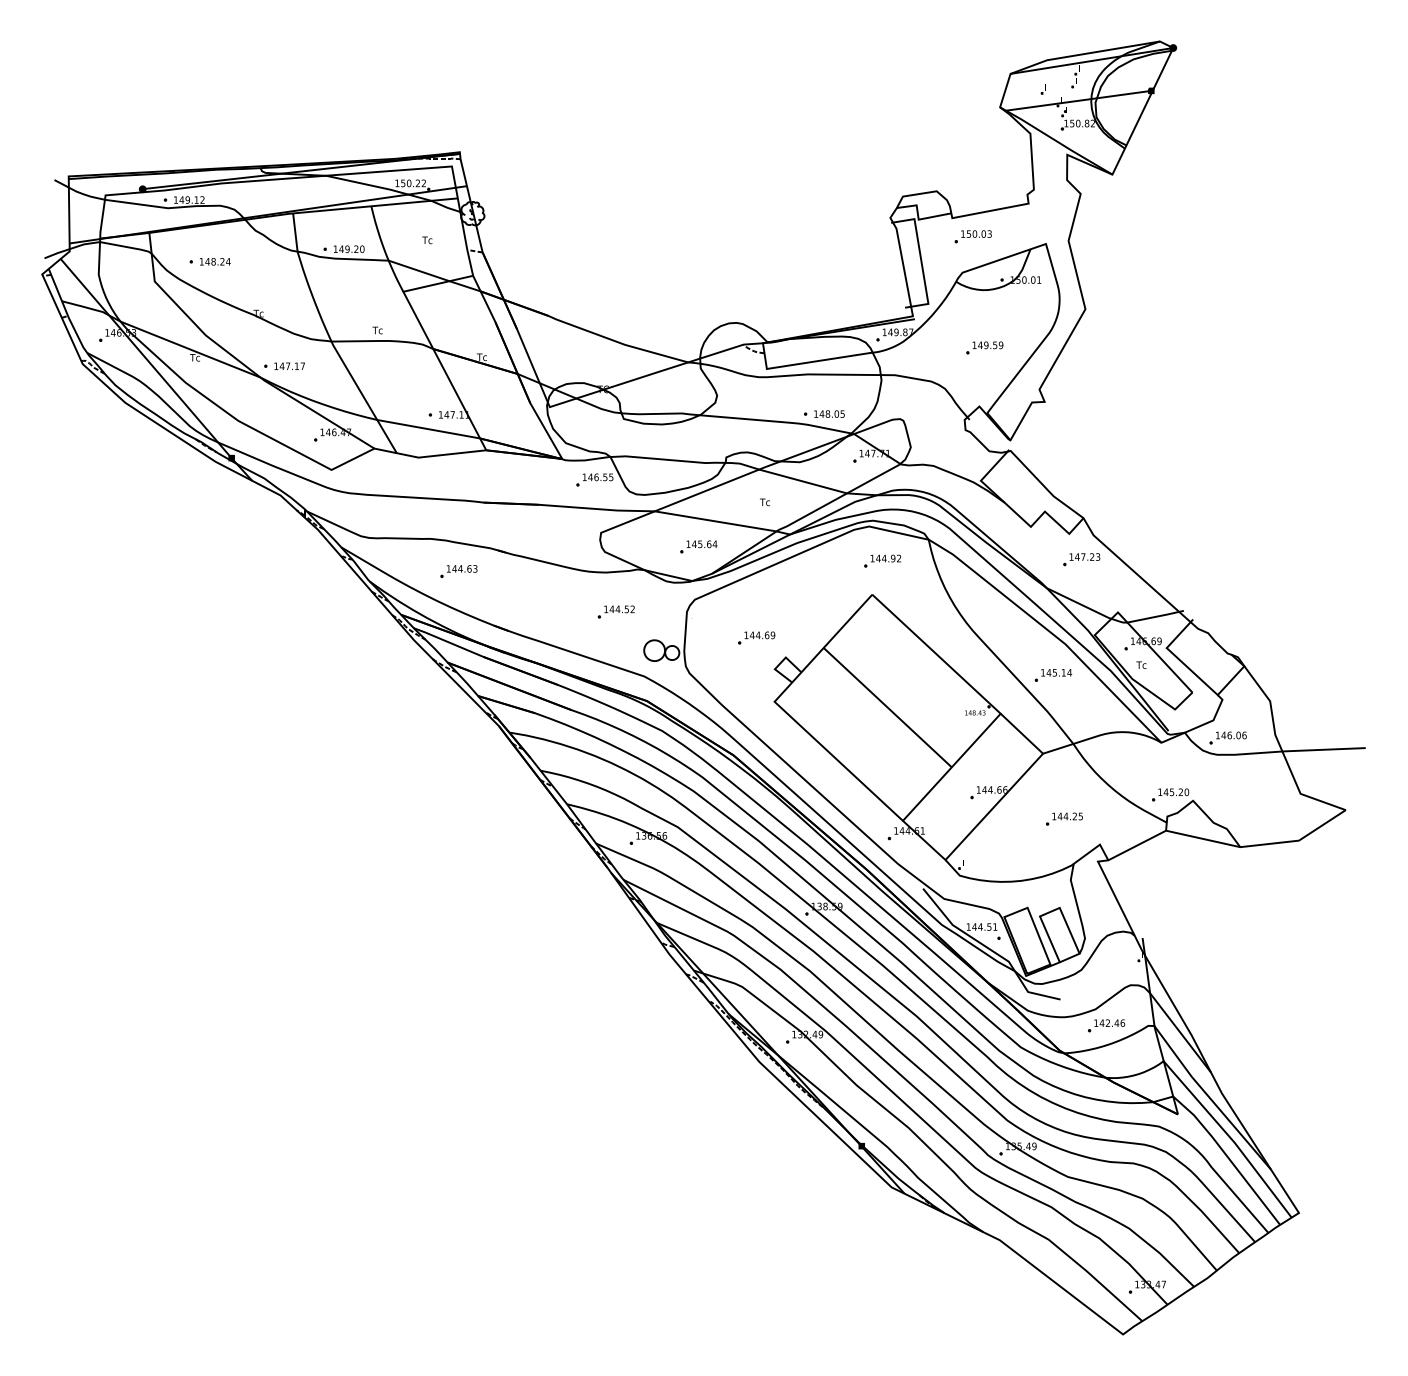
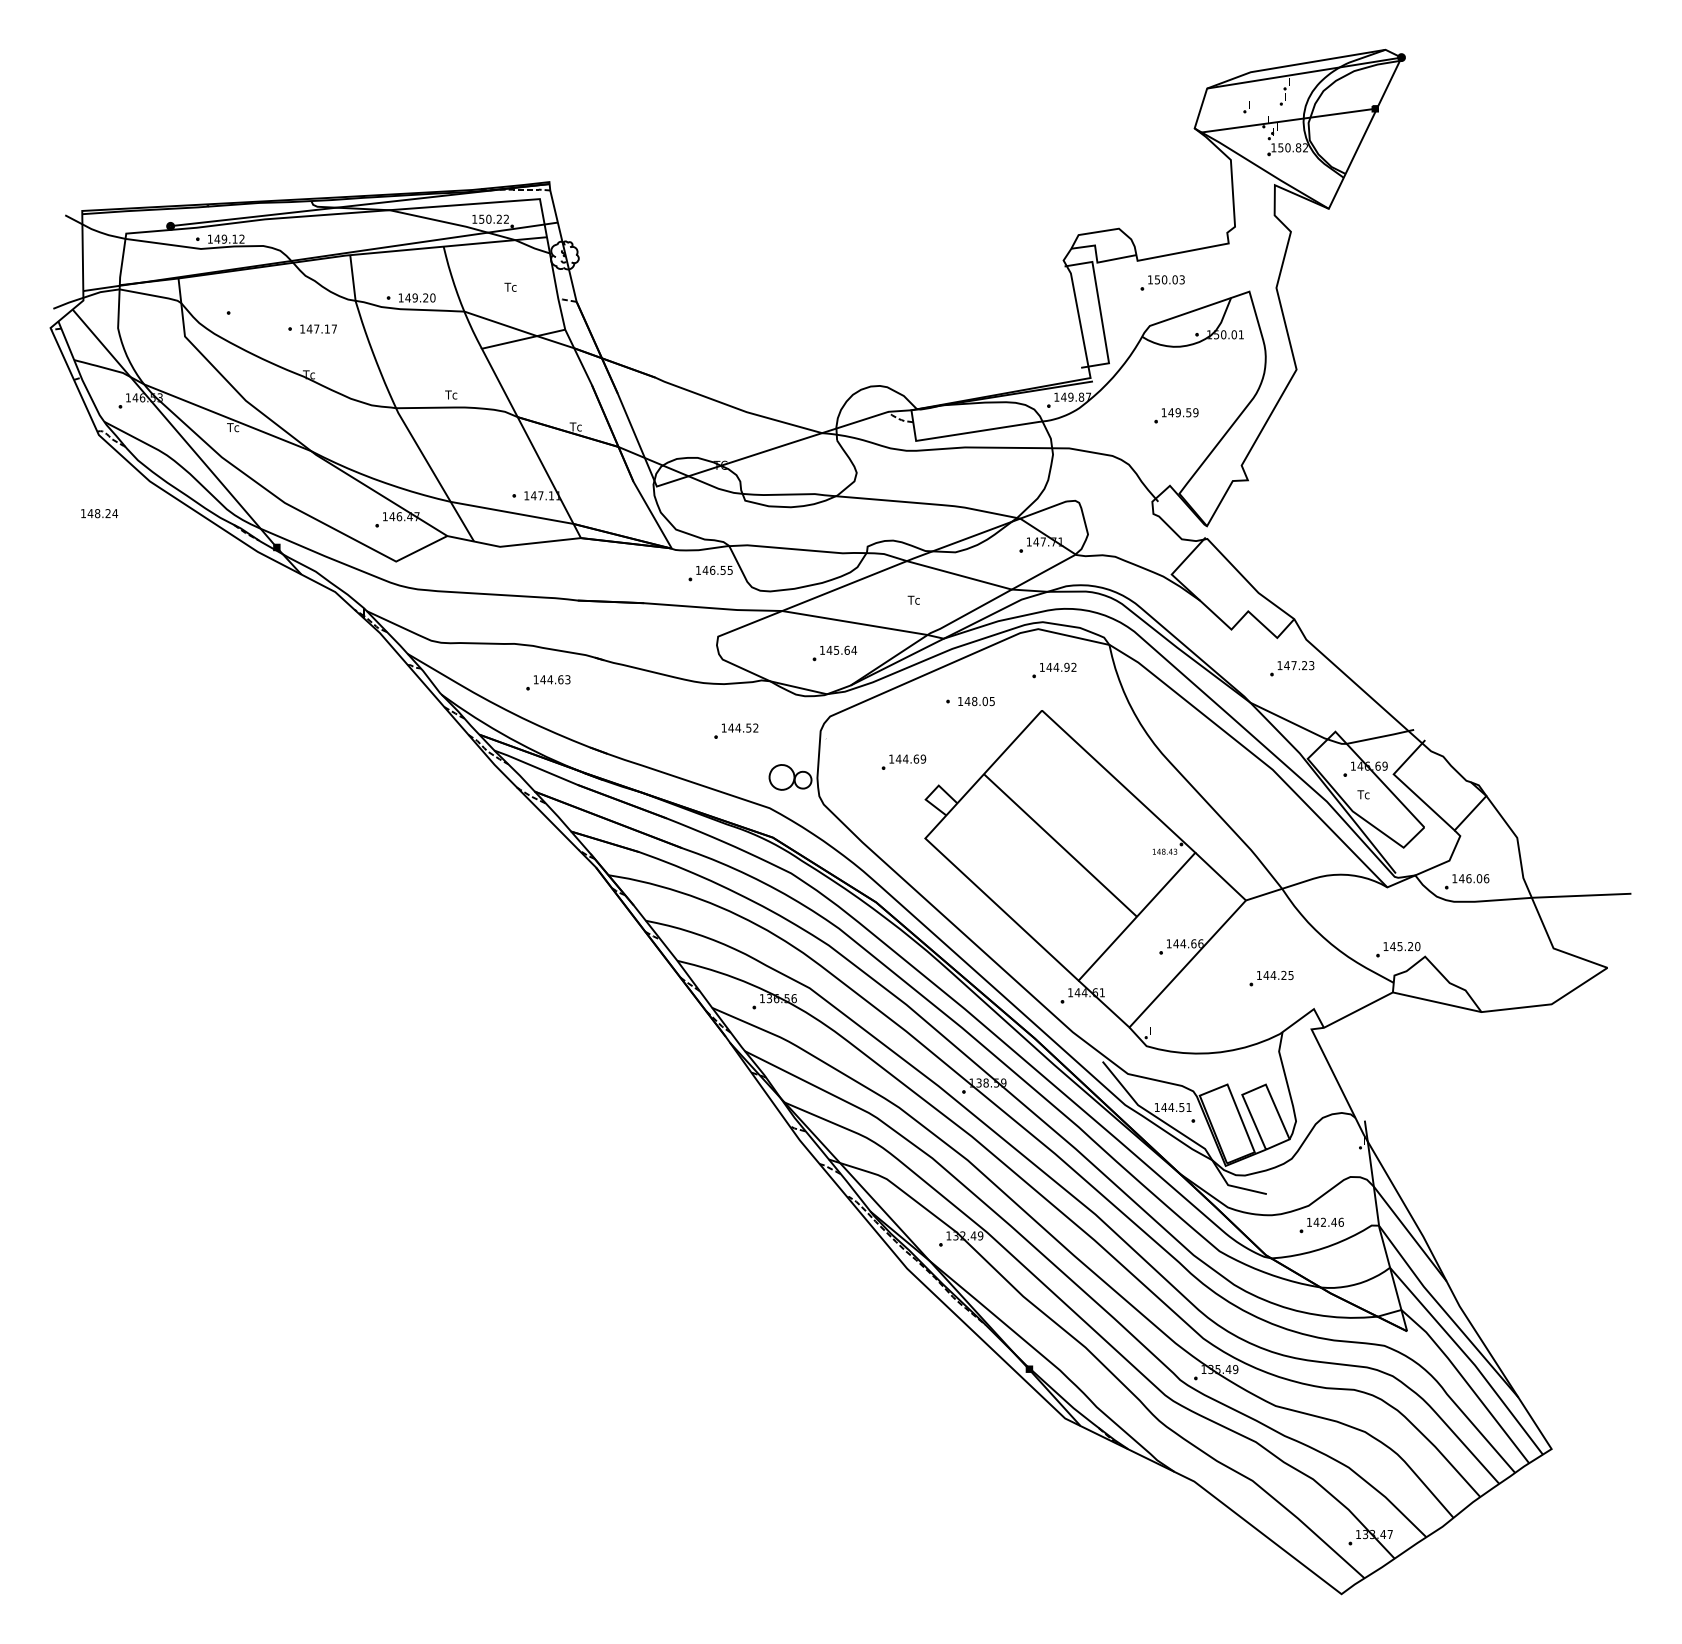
text: (215, 261) -> (99, 513), moved
part: (284, 365) -> (312, 328), moved
part: (824, 413) -> (970, 700), moved
part: (1053, 675) -> (1258, 807), removed

